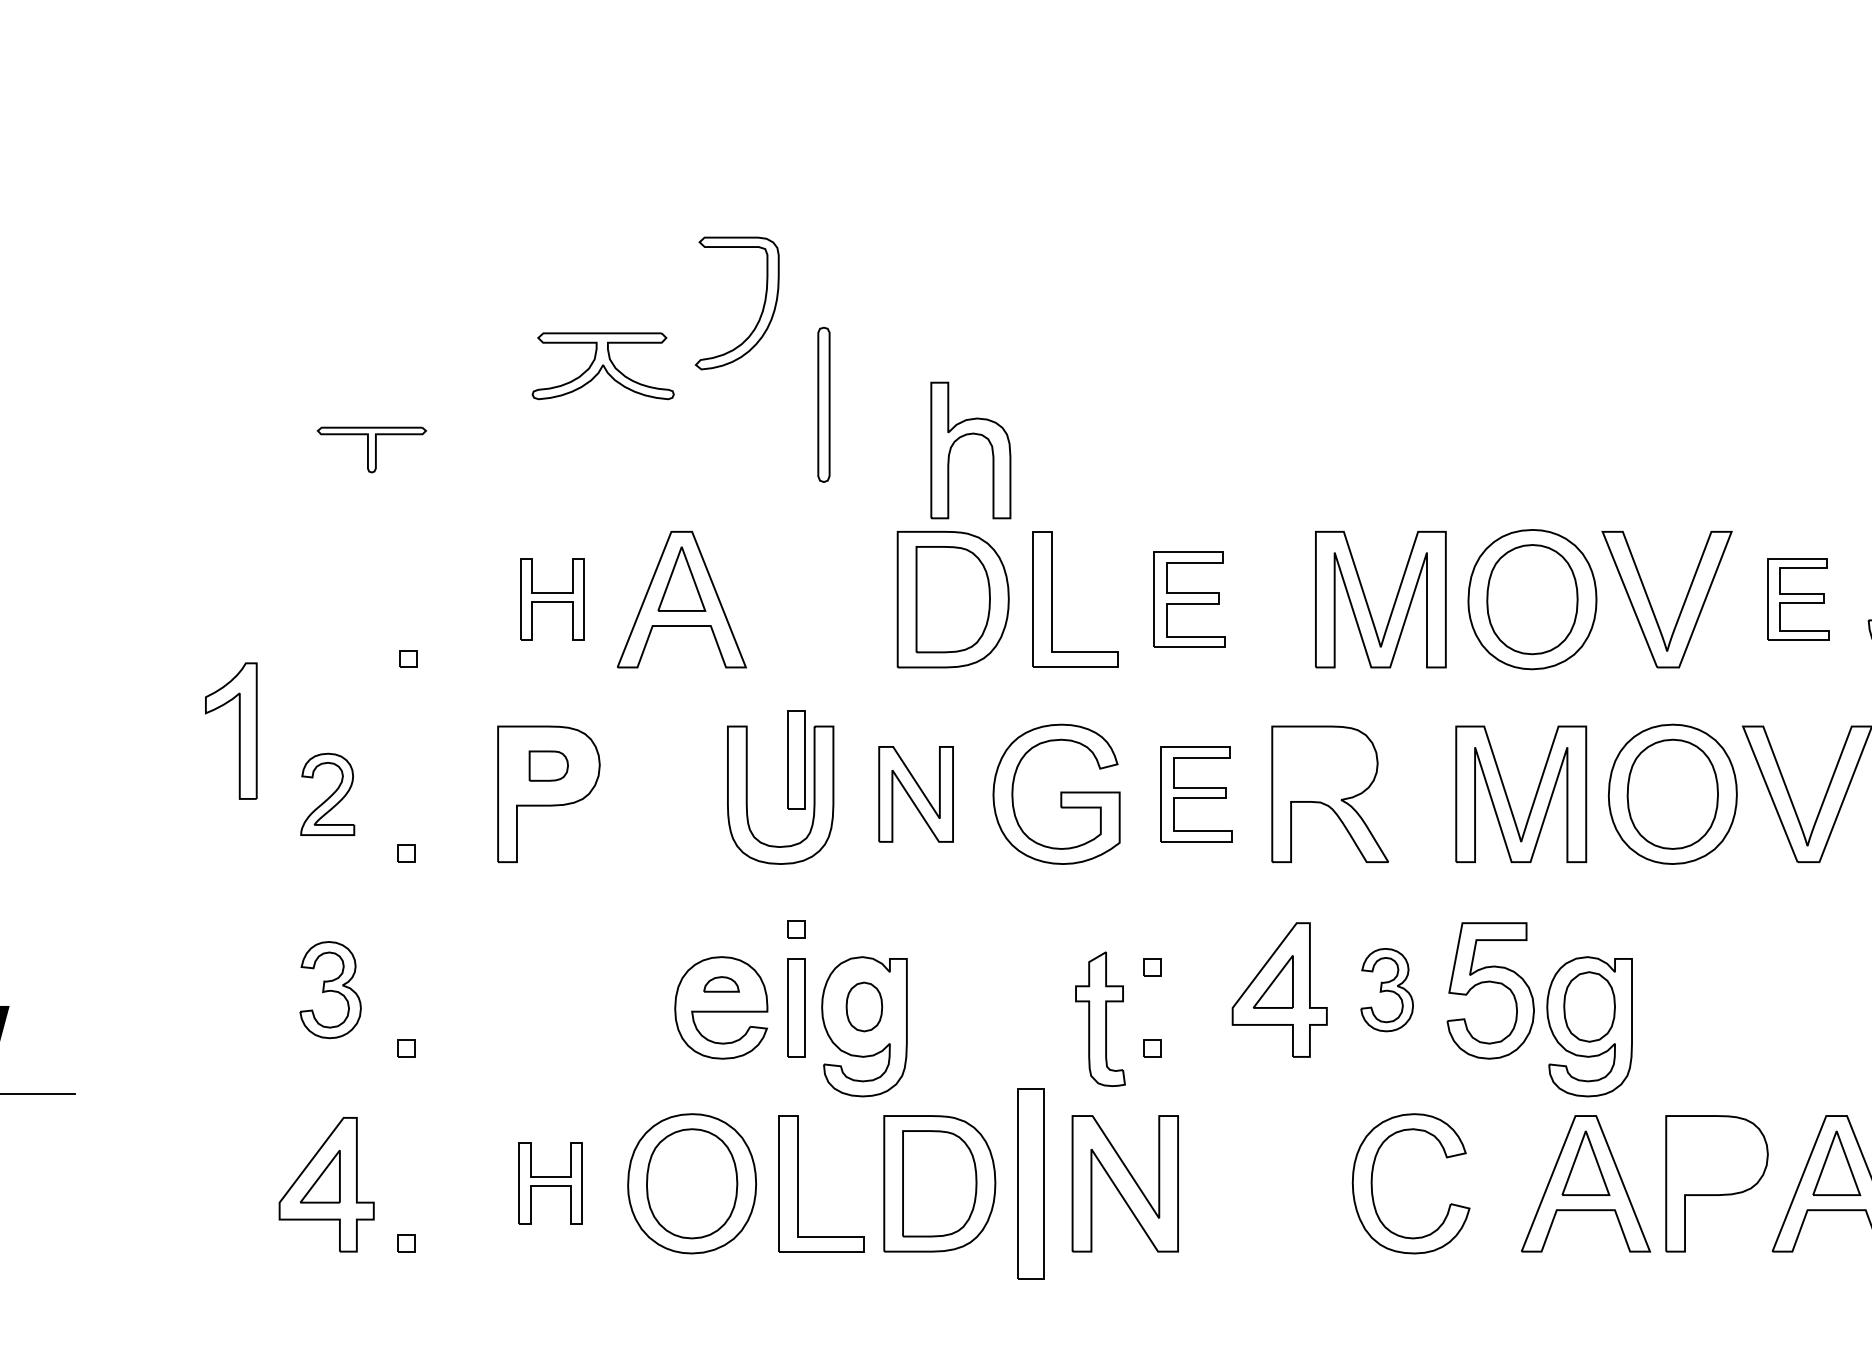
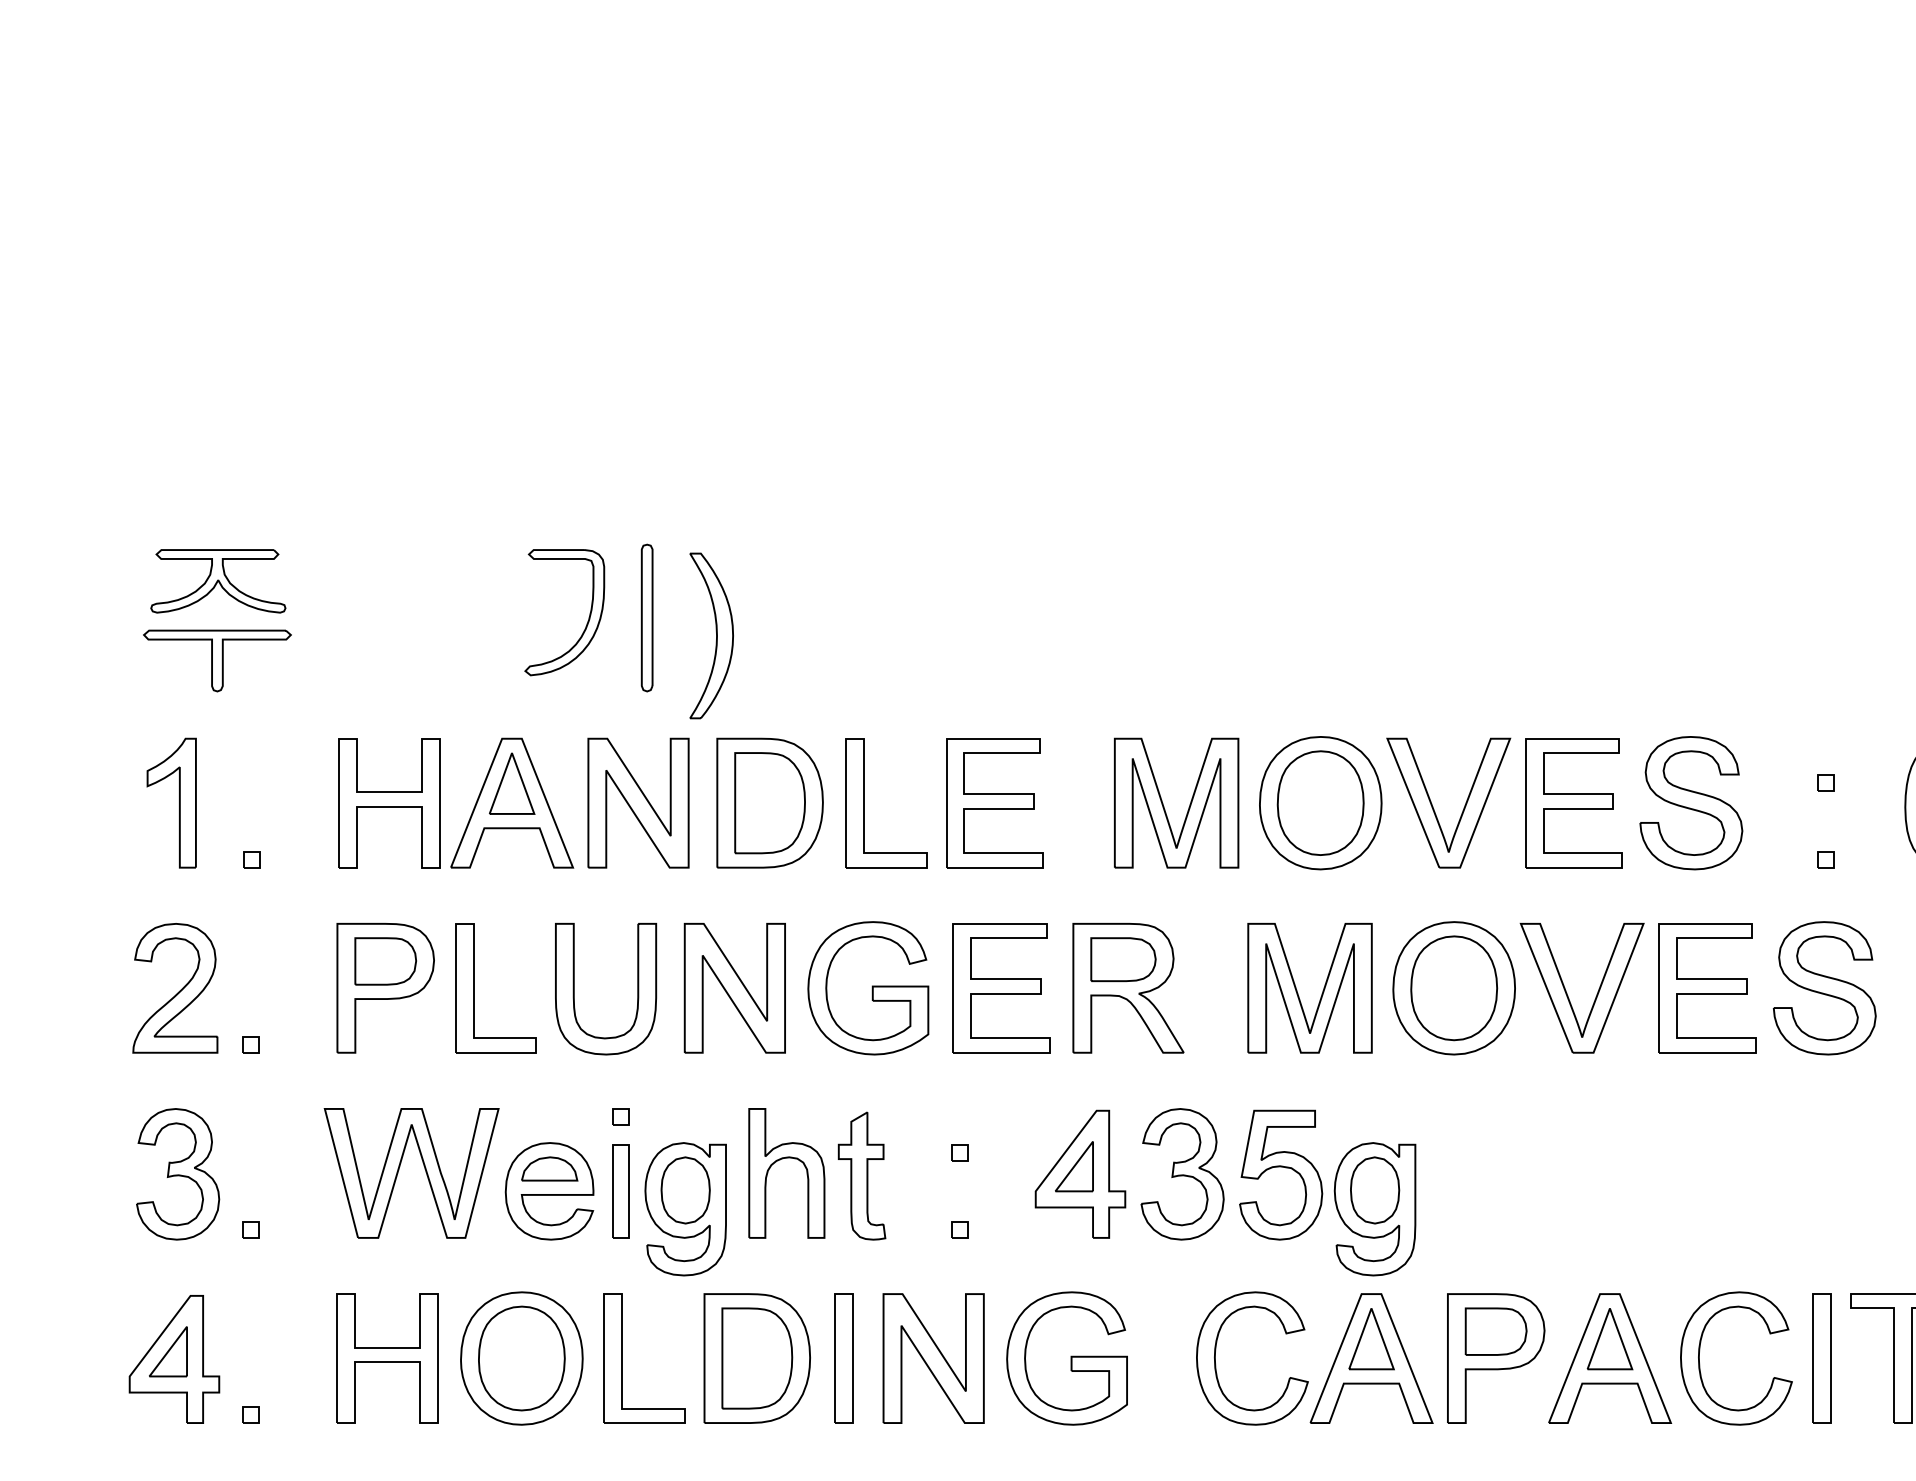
part: (762, 308) -> (588, 617), moved
part: (603, 366) -> (218, 581), moved
part: (891, 423) -> (711, 635), added
part: (964, 436) -> (780, 1160), moved
part: (371, 449) -> (217, 660), size x1.43
part: (814, 598) -> (638, 802), added
part: (552, 599) -> (389, 803), size x1.67
part: (1189, 599) -> (994, 803), size x1.43
part: (1798, 599) -> (1573, 803), size x1.67
part: (239, 730) -> (179, 802), moved
part: (795, 759) -> (620, 955), removed
part: (1324, 764) -> (1123, 959), added
part: (548, 766) -> (385, 961), size x1.67
part: (327, 794) -> (175, 988), size x1.67
part: (642, 794) -> (474, 988), added
part: (915, 794) -> (734, 988), size x1.43
part: (1196, 794) -> (1001, 988), size x1.43
part: (721, 983) -> (549, 1168), size x1.67
part: (563, 986) -> (399, 1170), added
part: (330, 990) -> (178, 1174), size x1.43
part: (1387, 990) -> (1182, 1174), size x1.67
part: (864, 1007) -> (685, 1190), size x1.43
part: (1099, 1018) -> (861, 1175), moved
part: (1716, 1155) -> (1495, 1331), added
part: (550, 1183) -> (387, 1358), size x1.67
part: (1030, 1183) -> (843, 1358), size x0.71
part: (1265, 1183) -> (1066, 1358), added
part: (1373, 1190) -> (1216, 1364), moved

